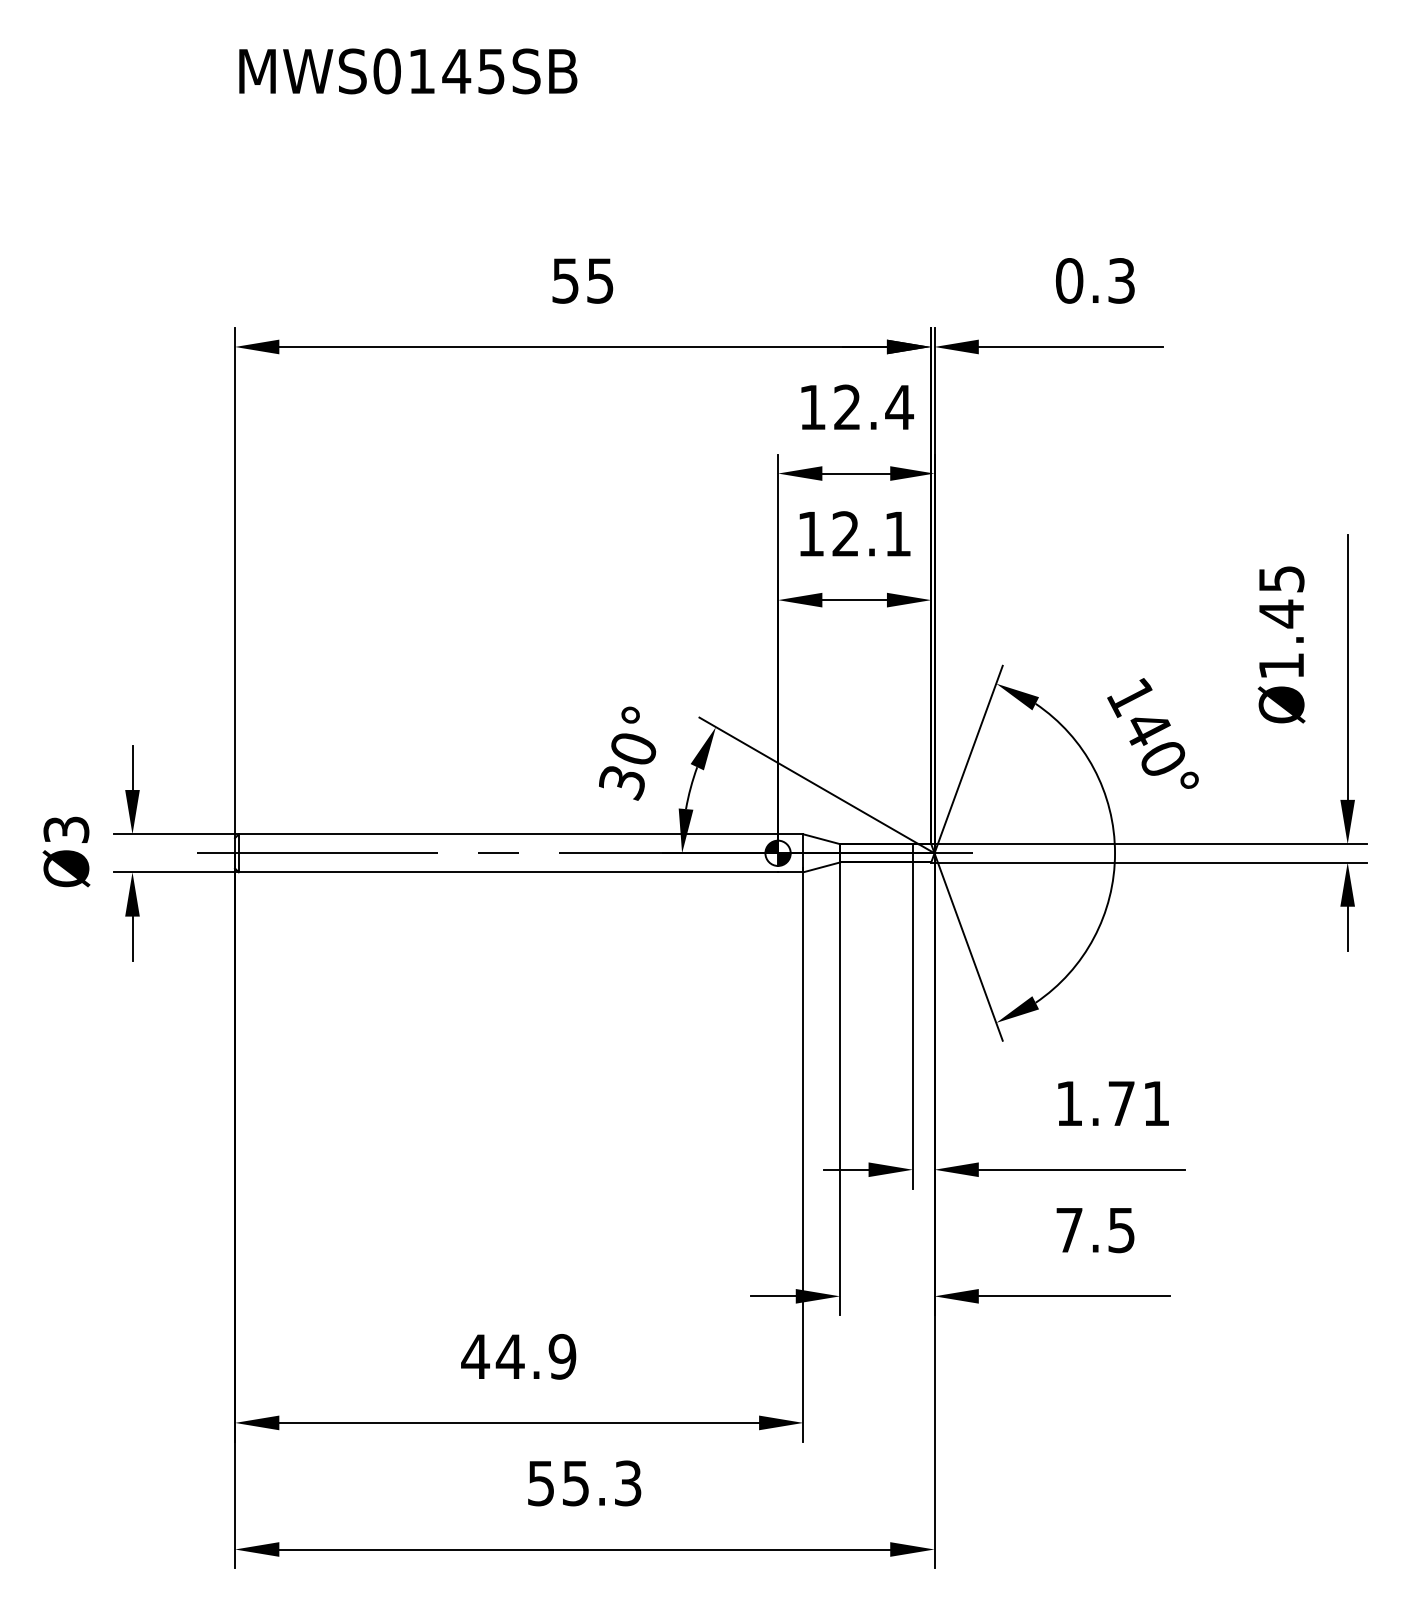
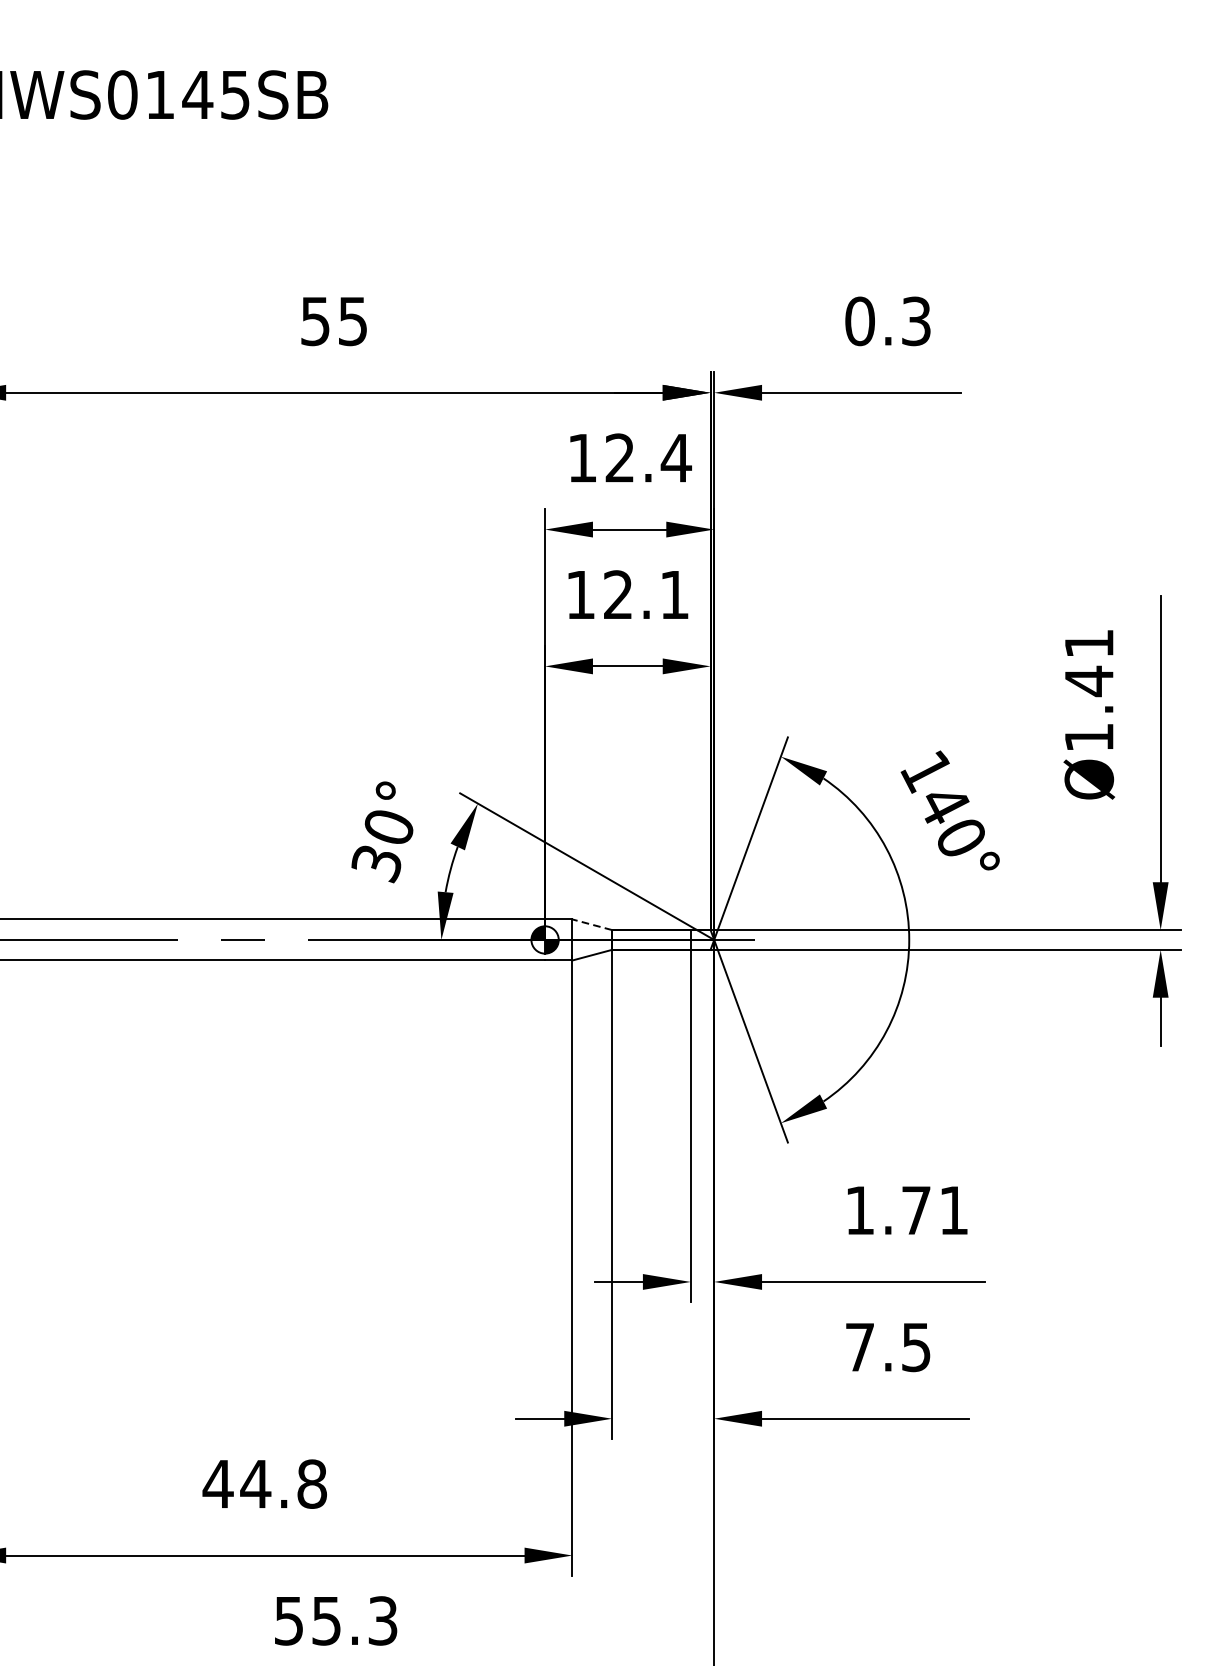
text: (1281, 579) -> (1089, 644), Ø1.45 -> Ø1.41
line: (821, 839) -> (592, 925), solid -> dashed
text: (562, 1356) -> (312, 1483), 44.9 -> 44.8

